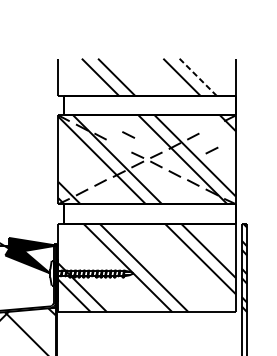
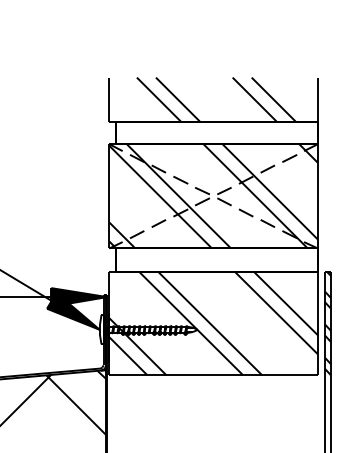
line: (198, 77) -> (273, 99), dashed -> solid
line: (128, 135) -> (180, 180), moved
line: (211, 150) -> (289, 158), moved

